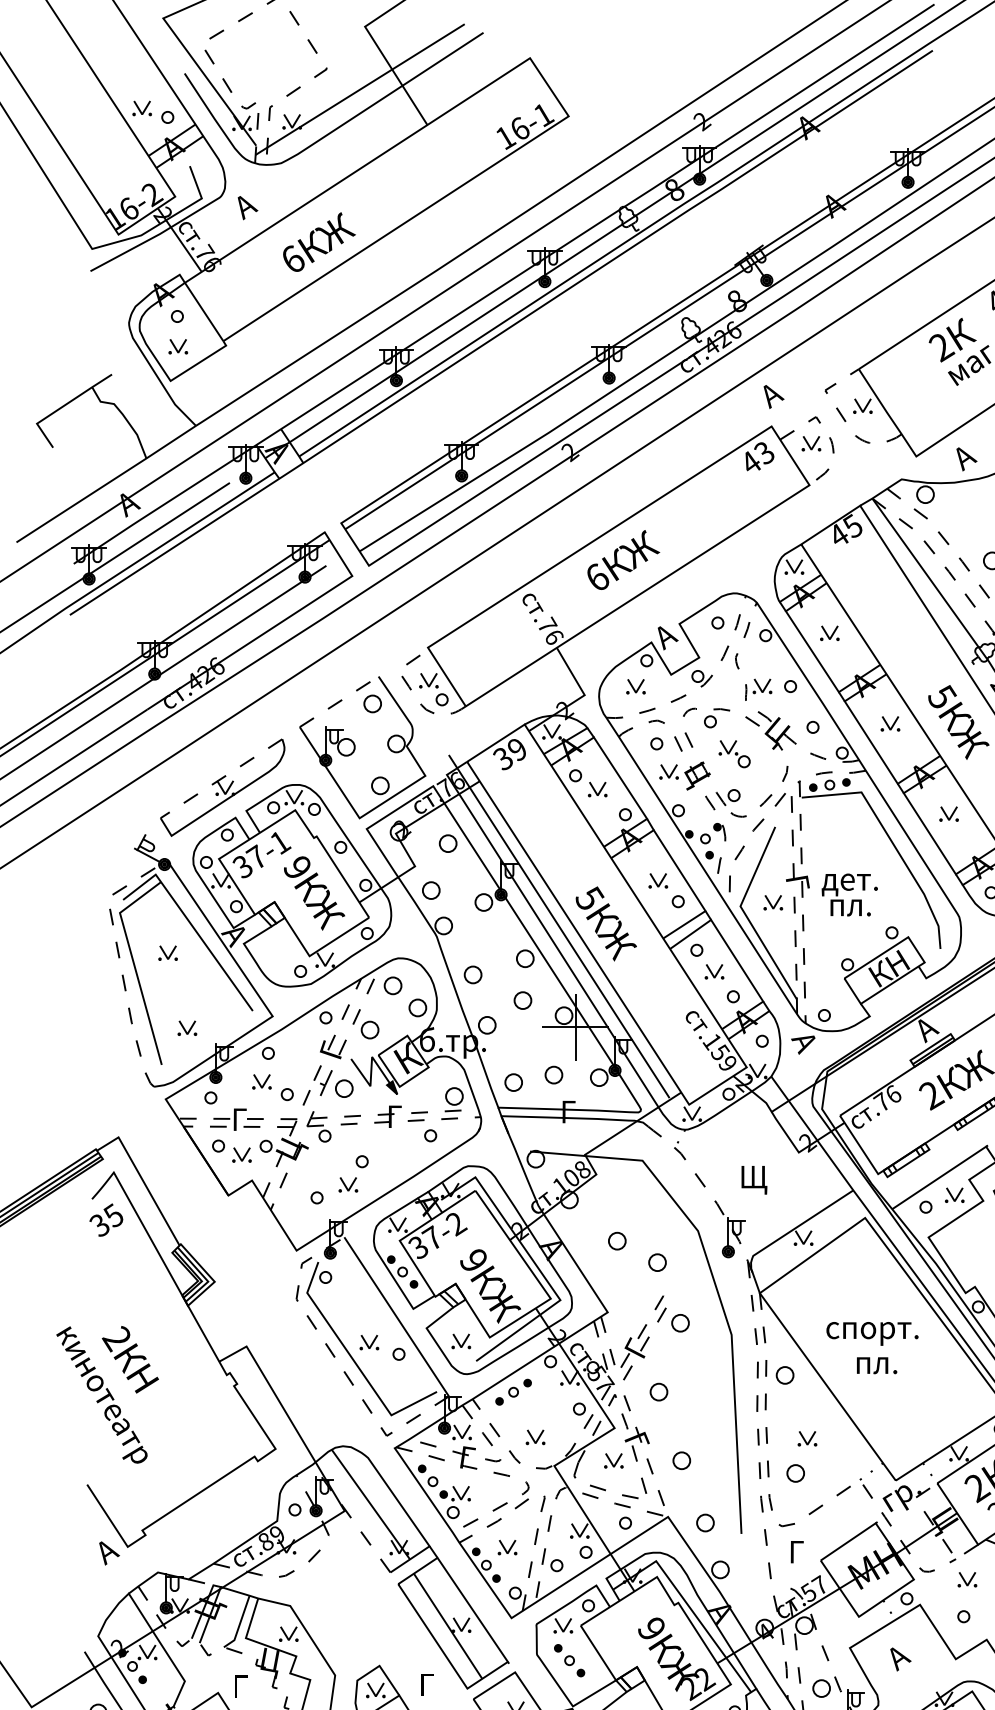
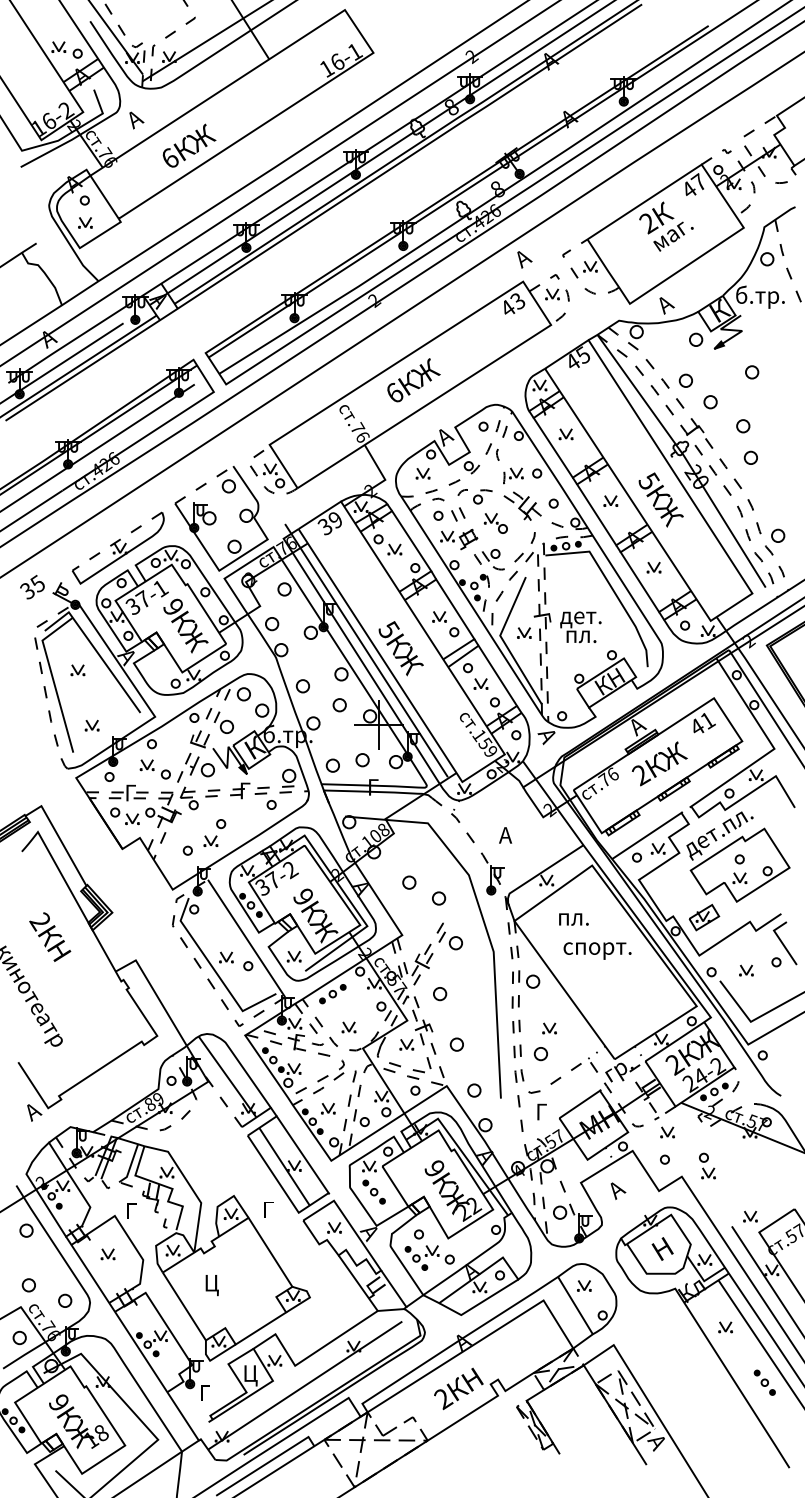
text: (753, 1179) -> (509, 837), Щ -> А
text: (106, 1220) -> (32, 587), moved
text: (130, 1358) -> (50, 936), moved
text: (876, 1365) -> (573, 919), moved

